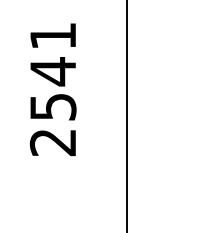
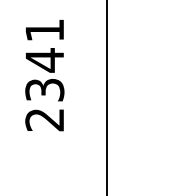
text: (52, 106) -> (44, 89), 2541 -> 2341

